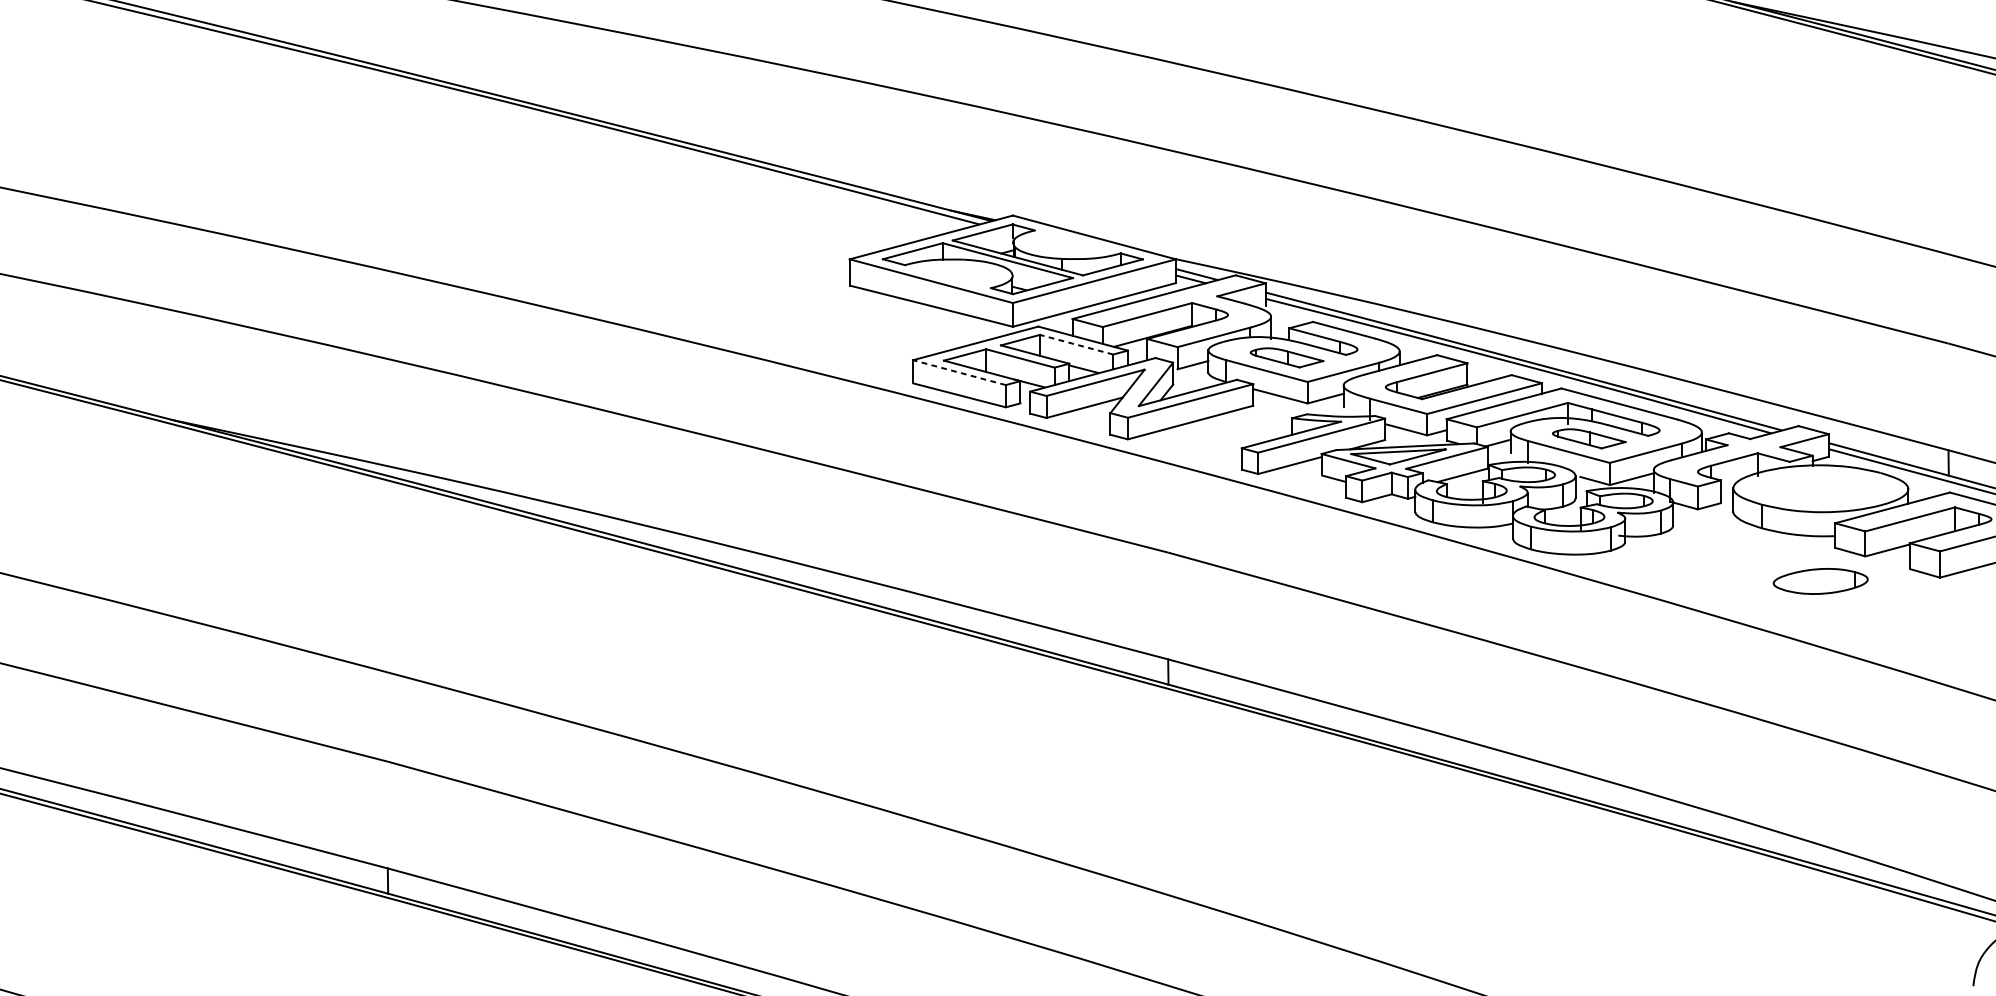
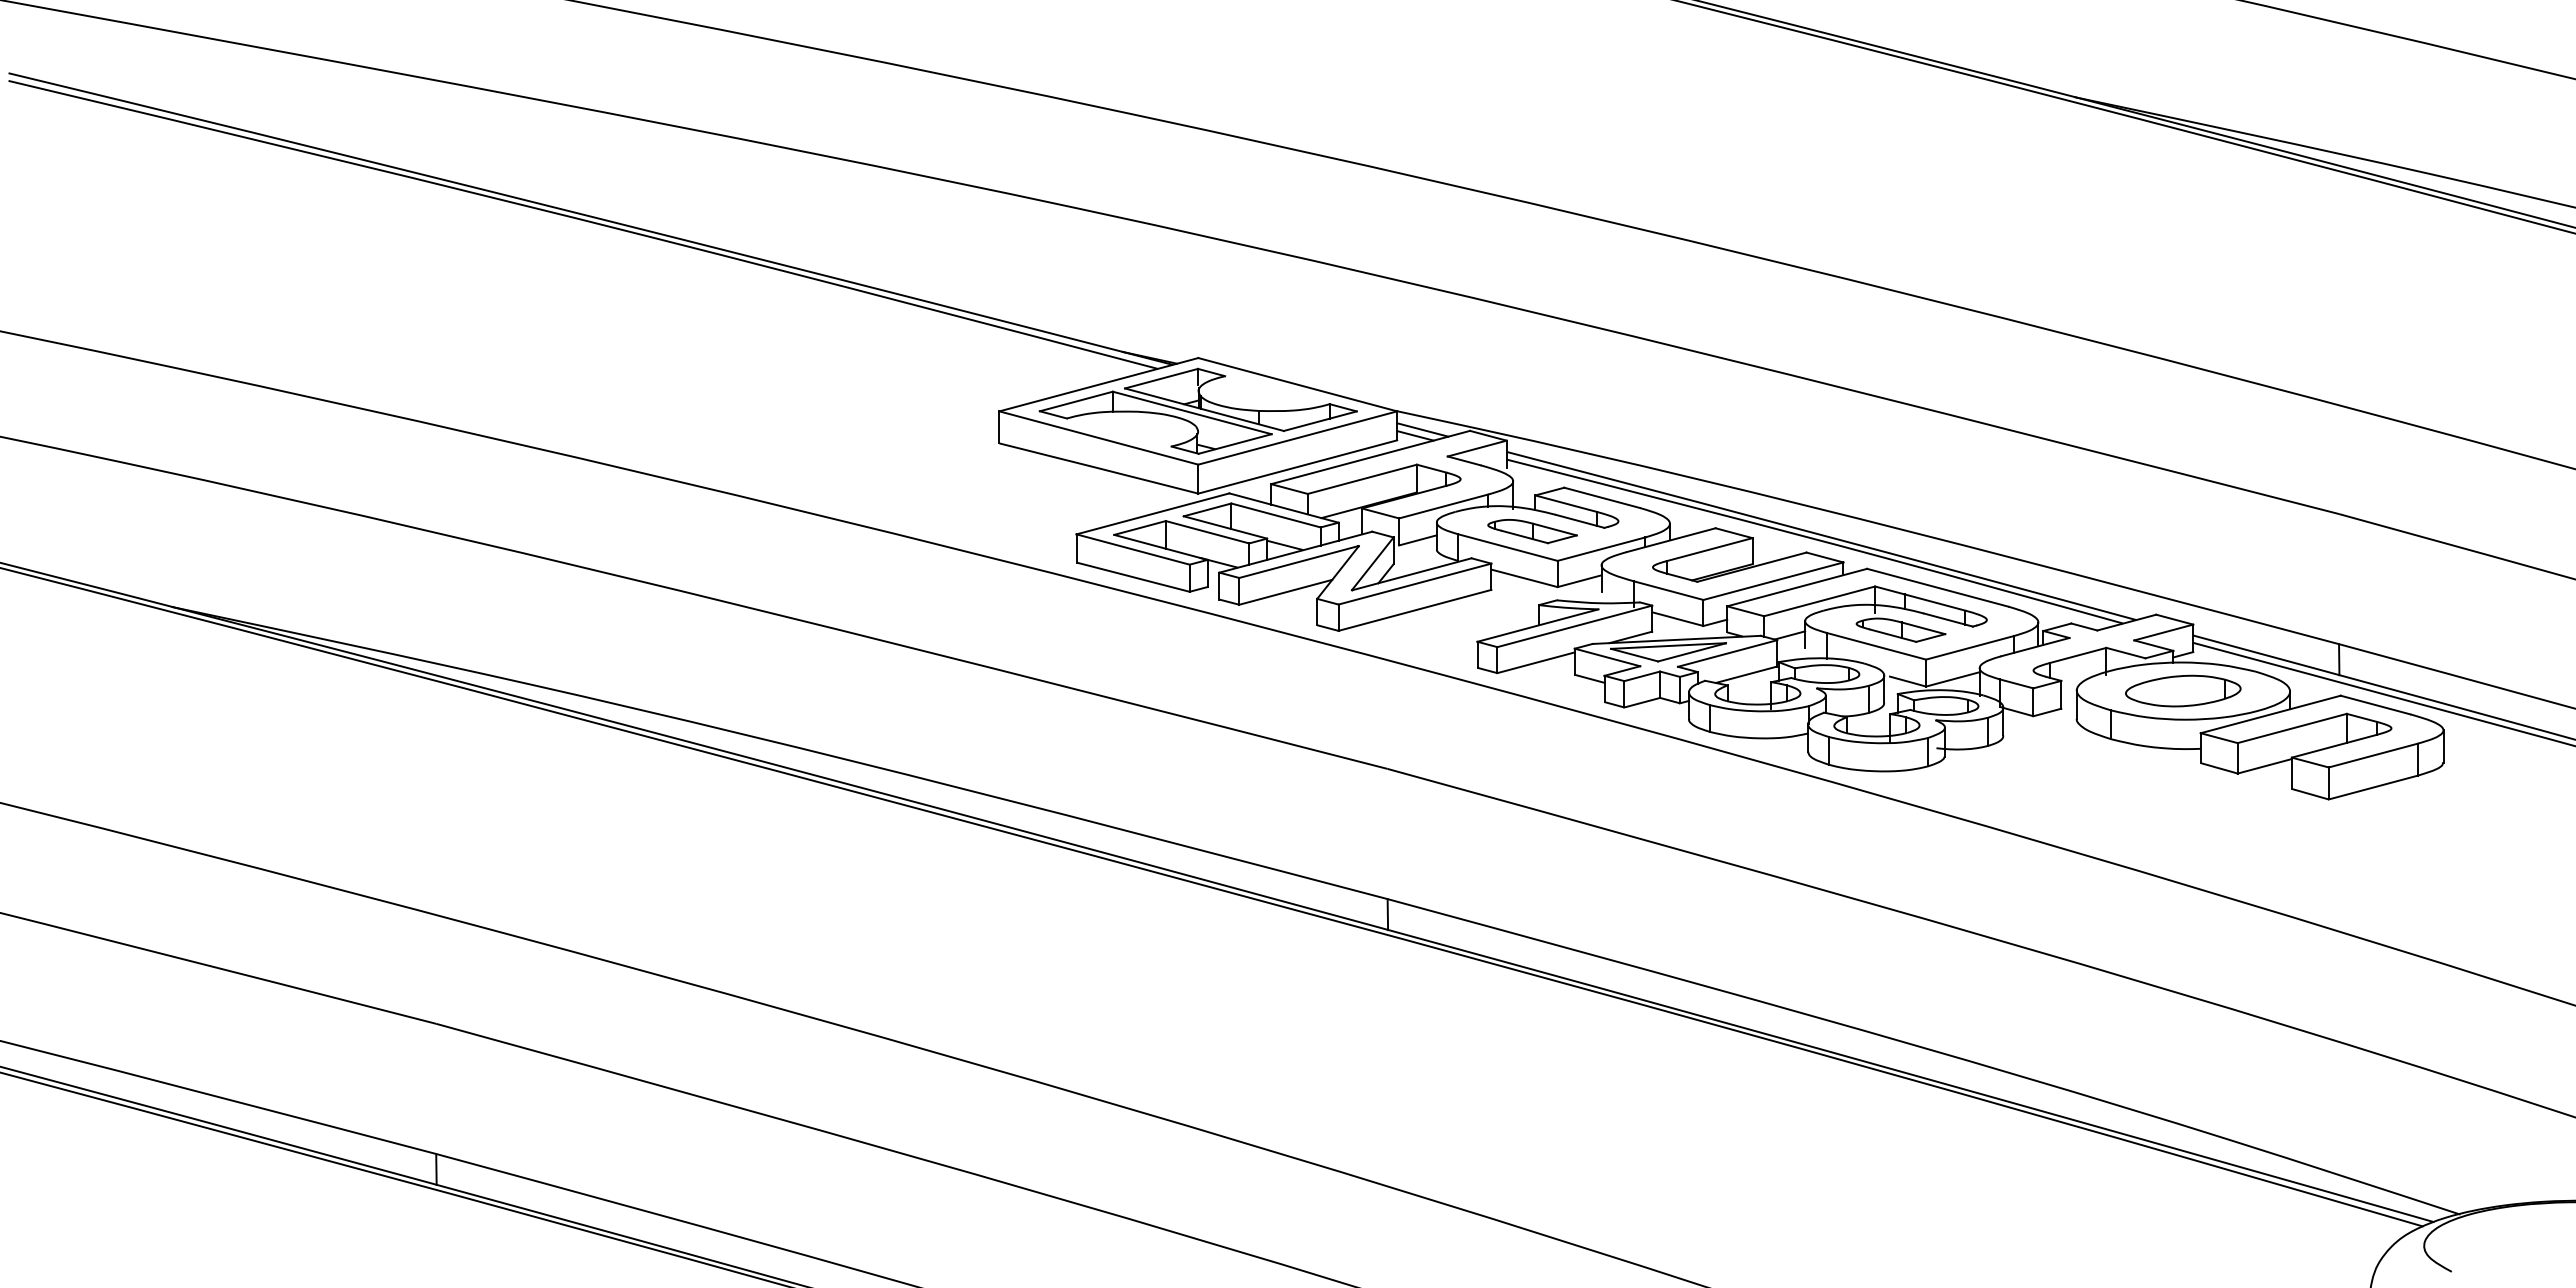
line: (1076, 344) -> (1275, 515), dashed -> solid
line: (959, 372) -> (1133, 549), dashed -> solid
part: (1820, 580) -> (2183, 690), moved

